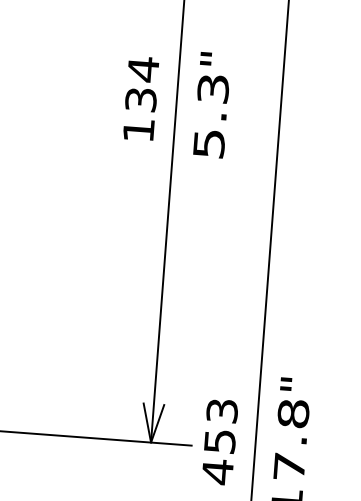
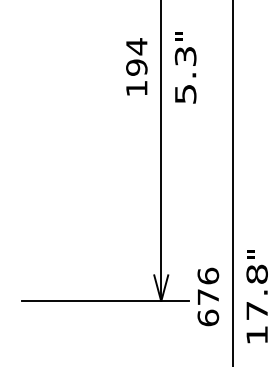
text: (140, 99) -> (136, 67), 134 -> 194
text: (220, 440) -> (208, 296), 453 -> 676

